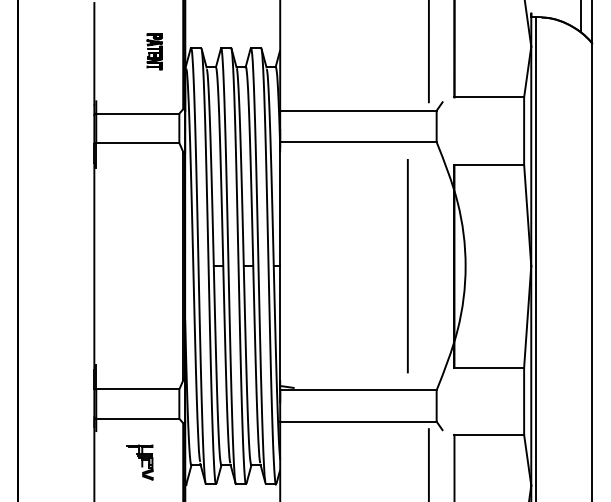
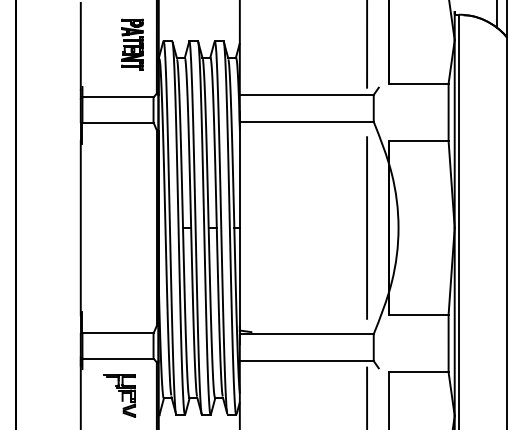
part: (154, 51) -> (132, 44), size x1.67
line: (407, 265) -> (366, 227), moved
part: (139, 461) -> (119, 395), size x1.43

